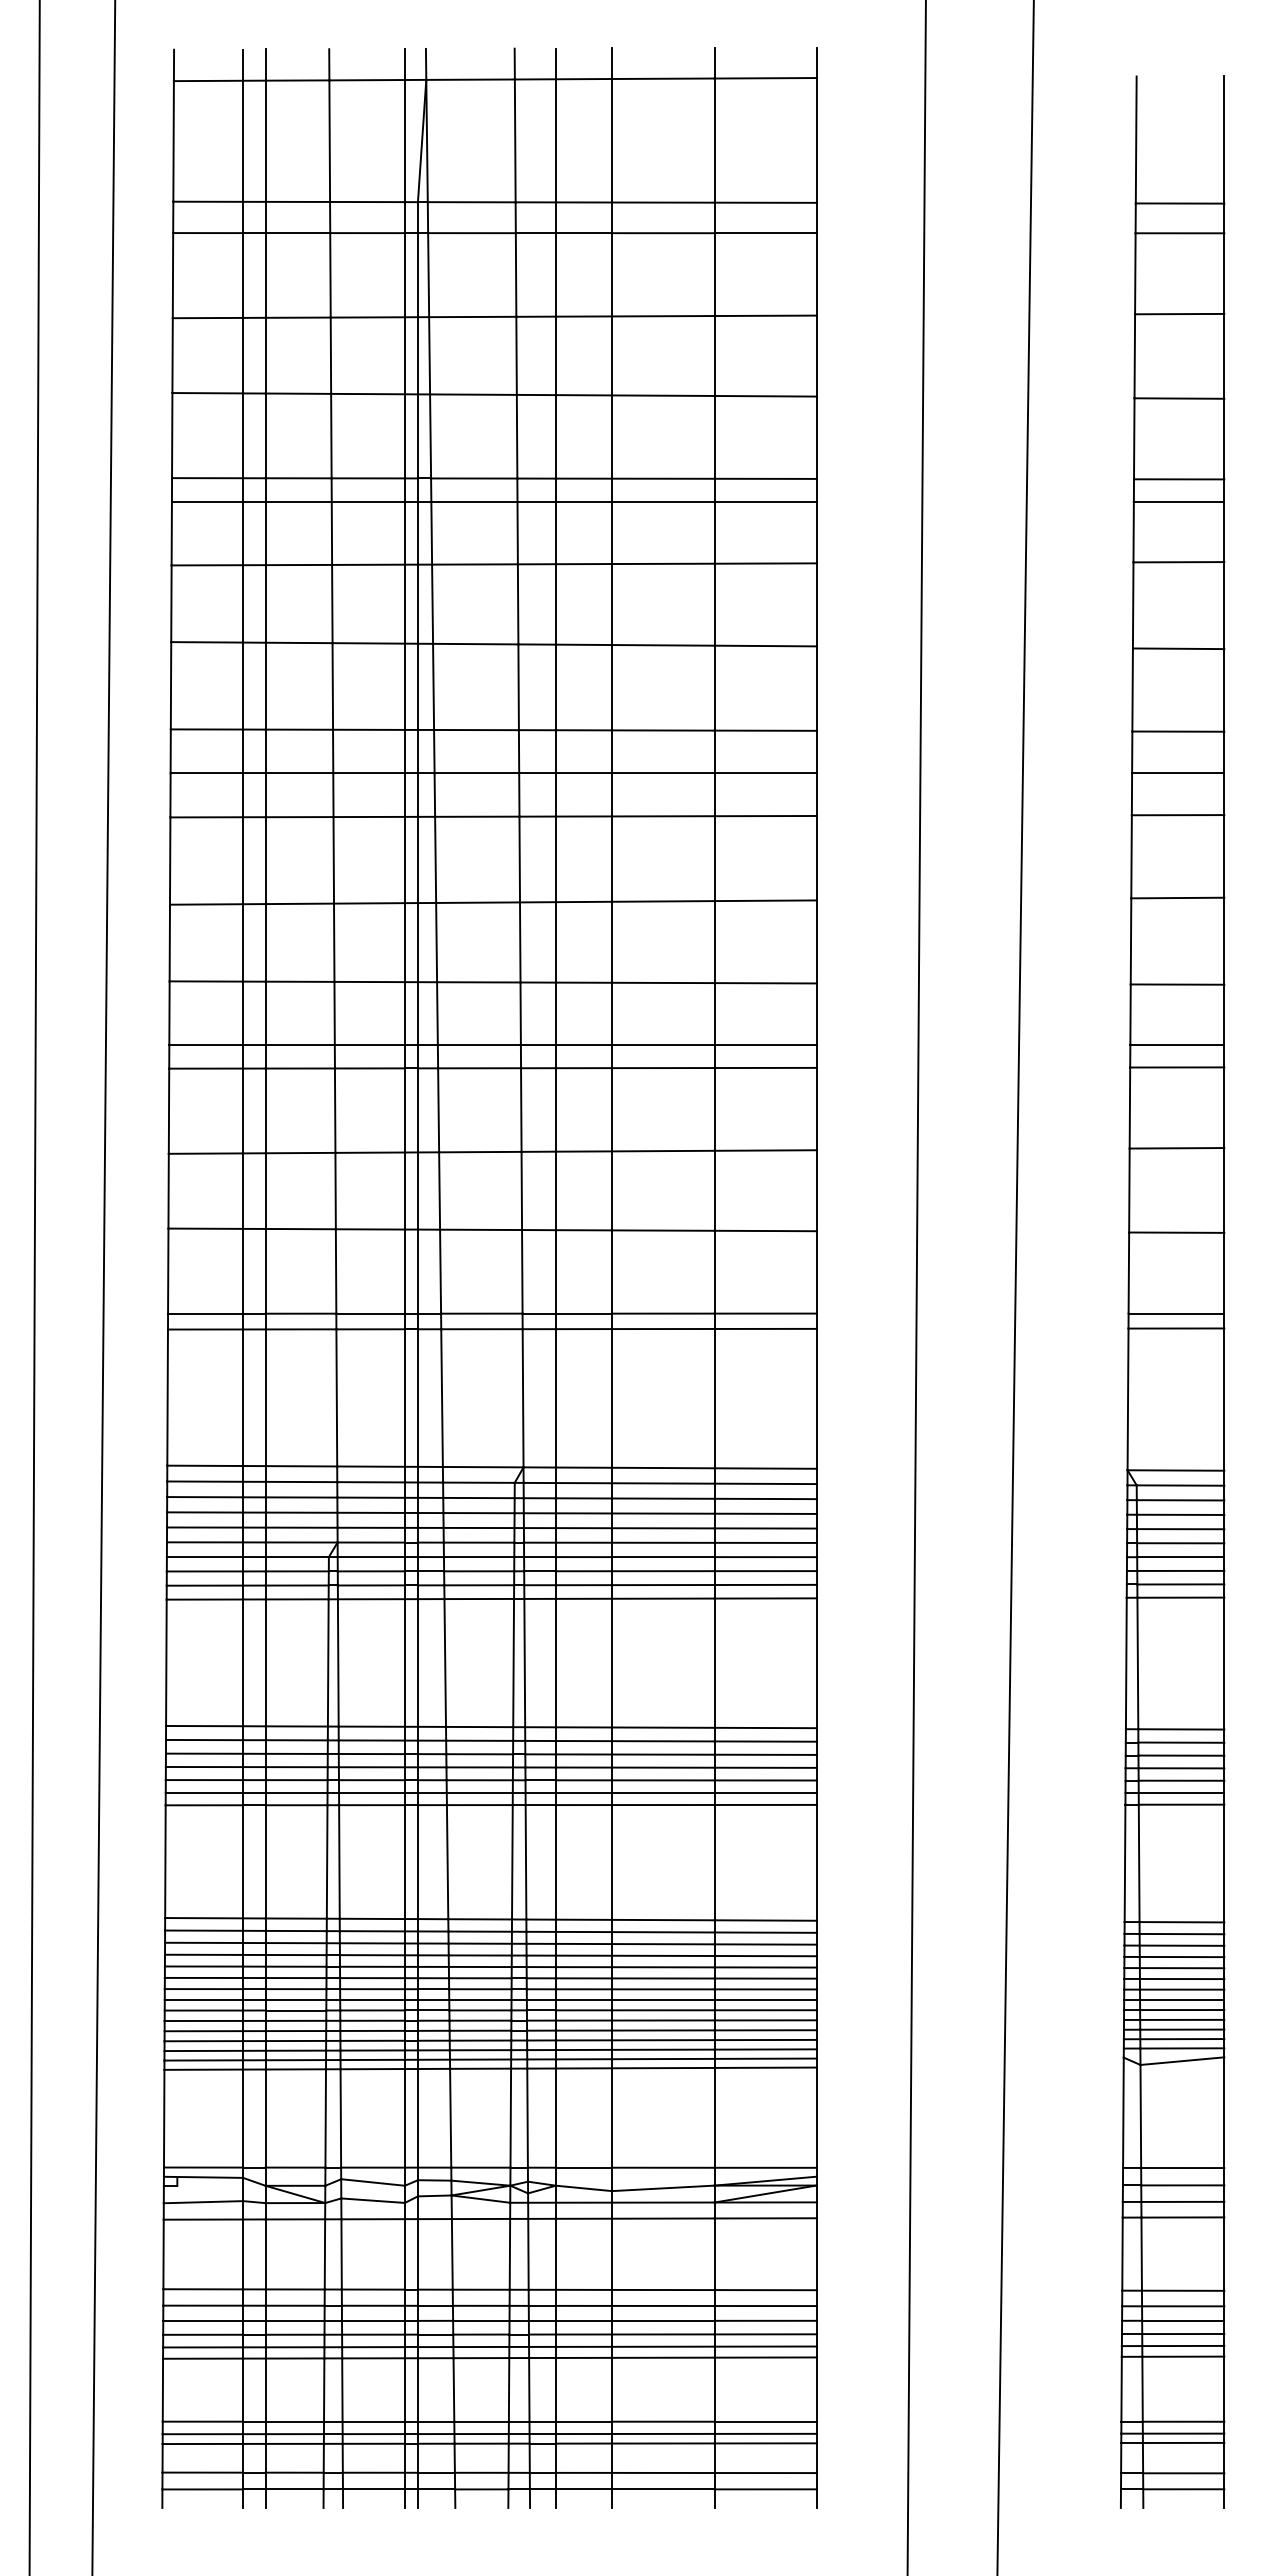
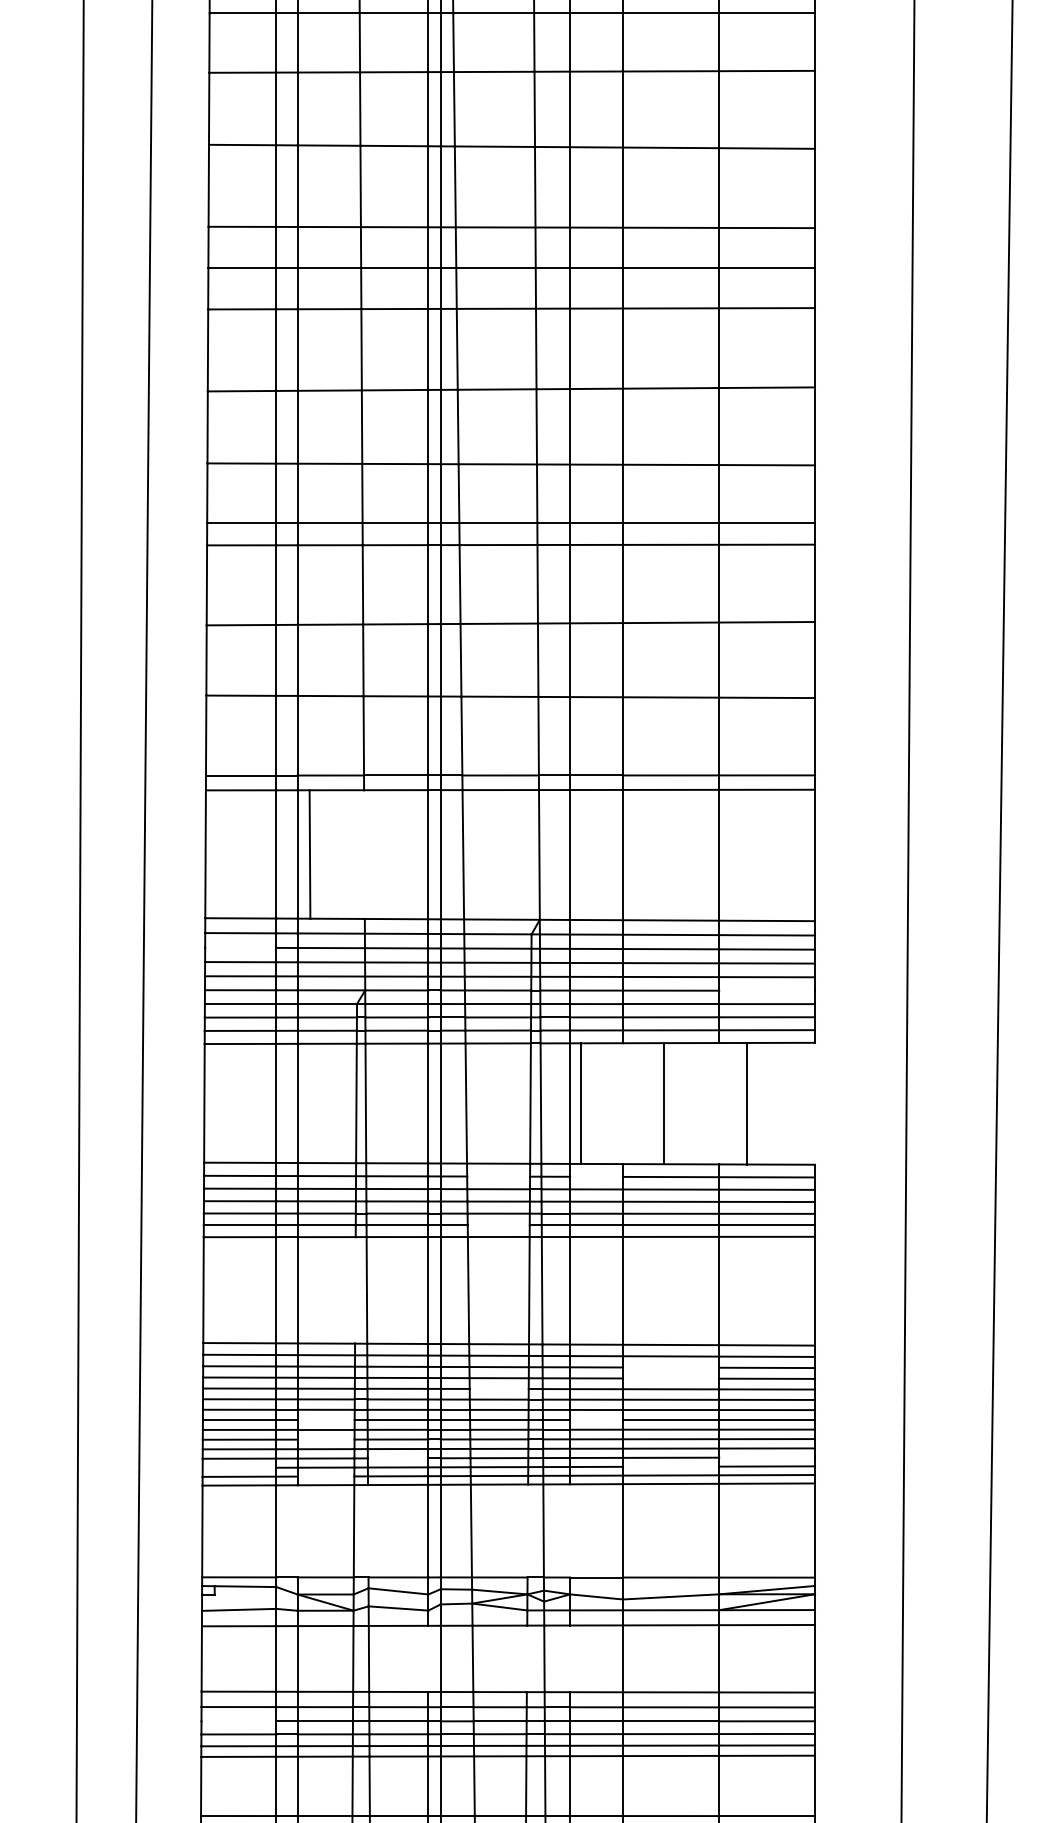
line: (336, 1397) -> (309, 854), moved
line: (205, 1497) -> (241, 948), removed
line: (765, 1542) -> (767, 990), removed
line: (612, 1662) -> (581, 1103), moved
line: (714, 1662) -> (663, 1103), moved
line: (816, 1663) -> (747, 1104), moved
line: (479, 1740) -> (498, 1176), removed
line: (583, 1741) -> (596, 1177), removed
line: (479, 1792) -> (498, 1225), removed
line: (326, 1861) -> (354, 1289), removed
line: (663, 1944) -> (671, 1367), removed
line: (663, 1955) -> (671, 1378), removed
line: (479, 1966) -> (498, 1388), removed
line: (295, 1999) -> (325, 1419), removed
line: (583, 1999) -> (596, 1419), removed
line: (295, 2020) -> (325, 1439), removed
line: (765, 2039) -> (767, 1457), removed
line: (372, 2040) -> (397, 1458), removed
line: (663, 2049) -> (671, 1466), removed
line: (203, 2050) -> (239, 1467), removed
line: (295, 2060) -> (325, 1476), removed
line: (510, 2117) -> (527, 1530), removed
line: (555, 2117) -> (569, 1530), removed
line: (265, 2118) -> (297, 1531), removed
line: (340, 2118) -> (367, 1531), removed
line: (509, 2253) -> (526, 1658), removed
line: (555, 2253) -> (569, 1658), removed
line: (404, 2254) -> (428, 1659), removed
line: (203, 2320) -> (239, 1720), removed

